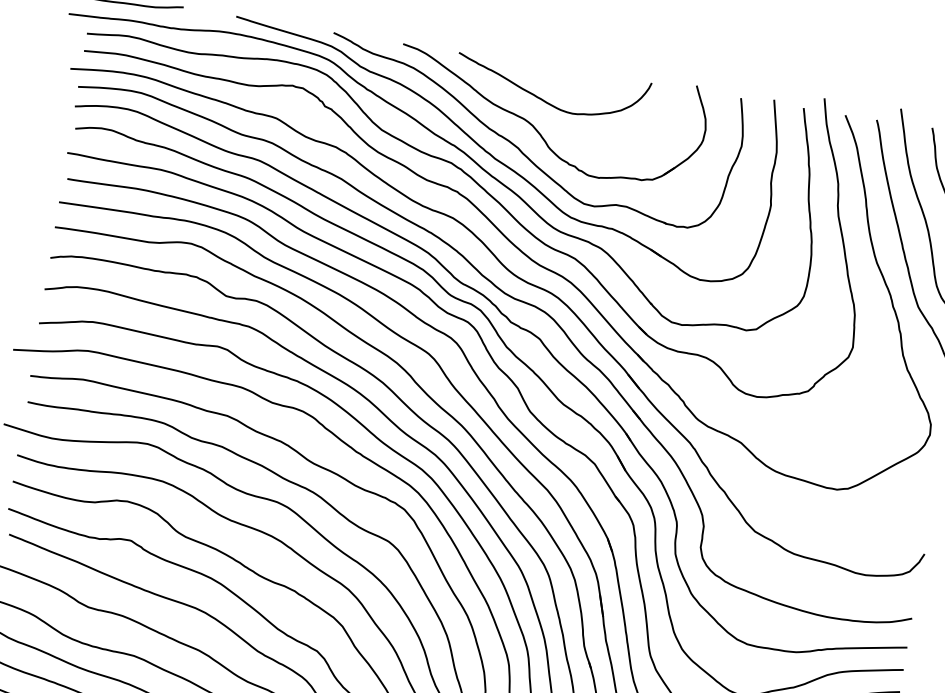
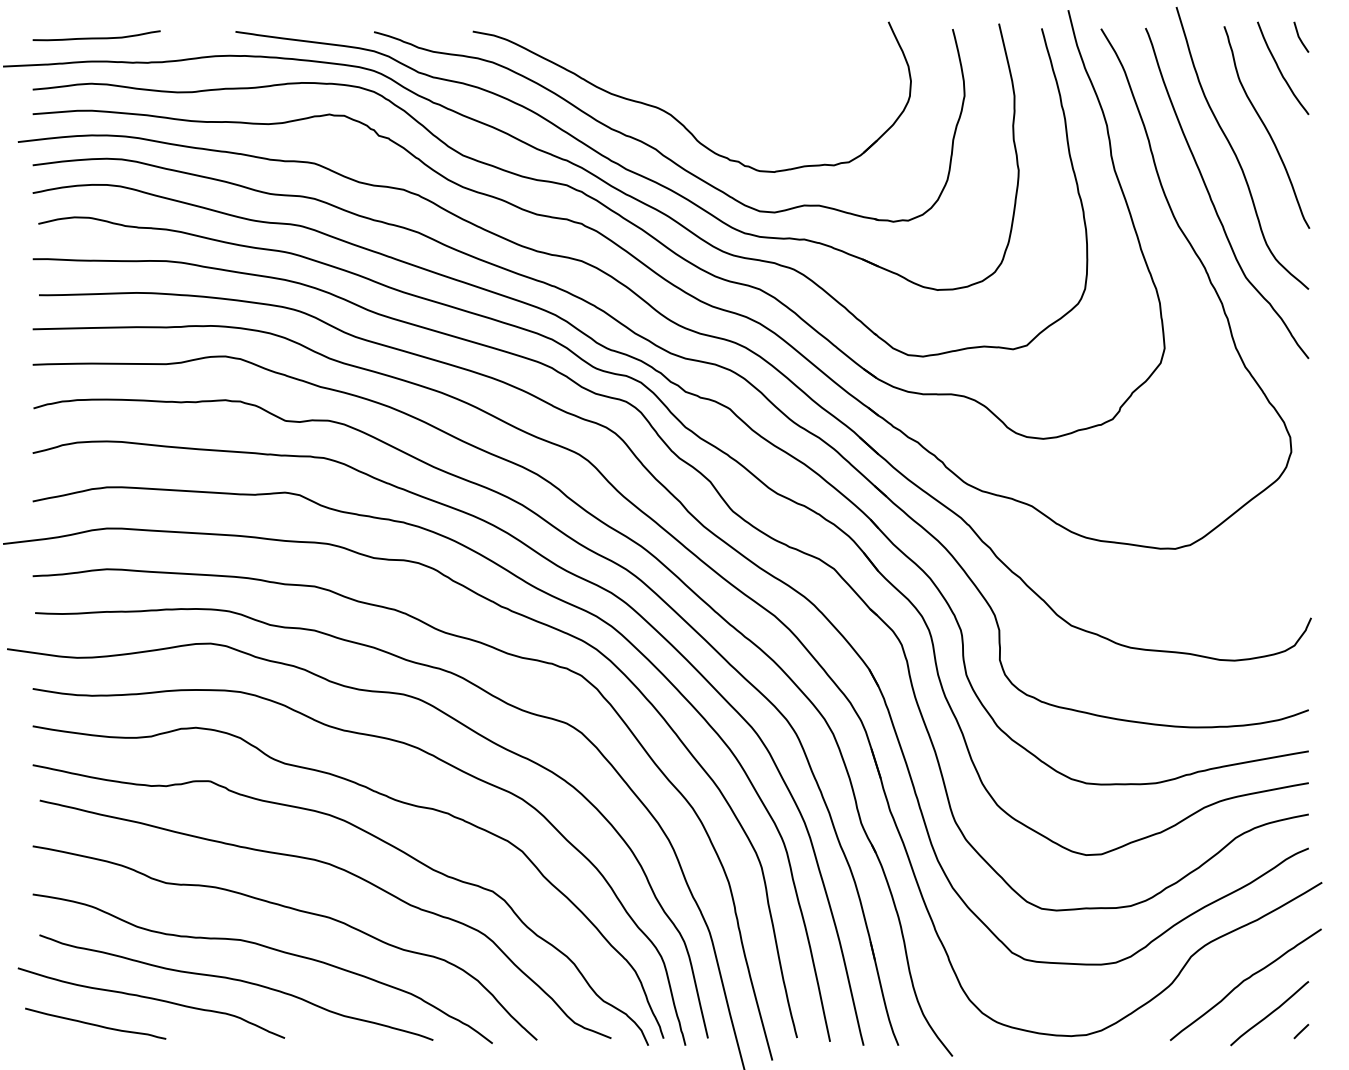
curve: (545, 100) -> (682, 77), removed

